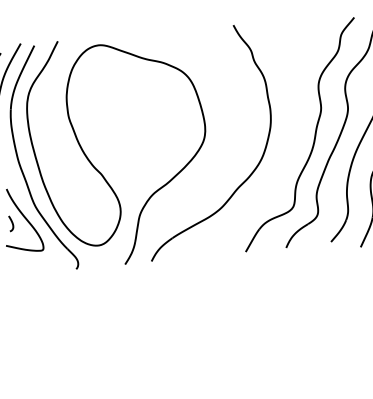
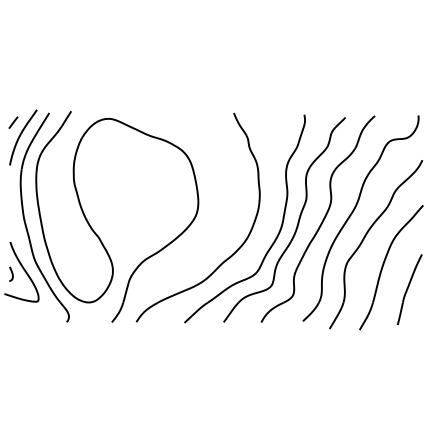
part: (292, 154) -> (275, 237), added

